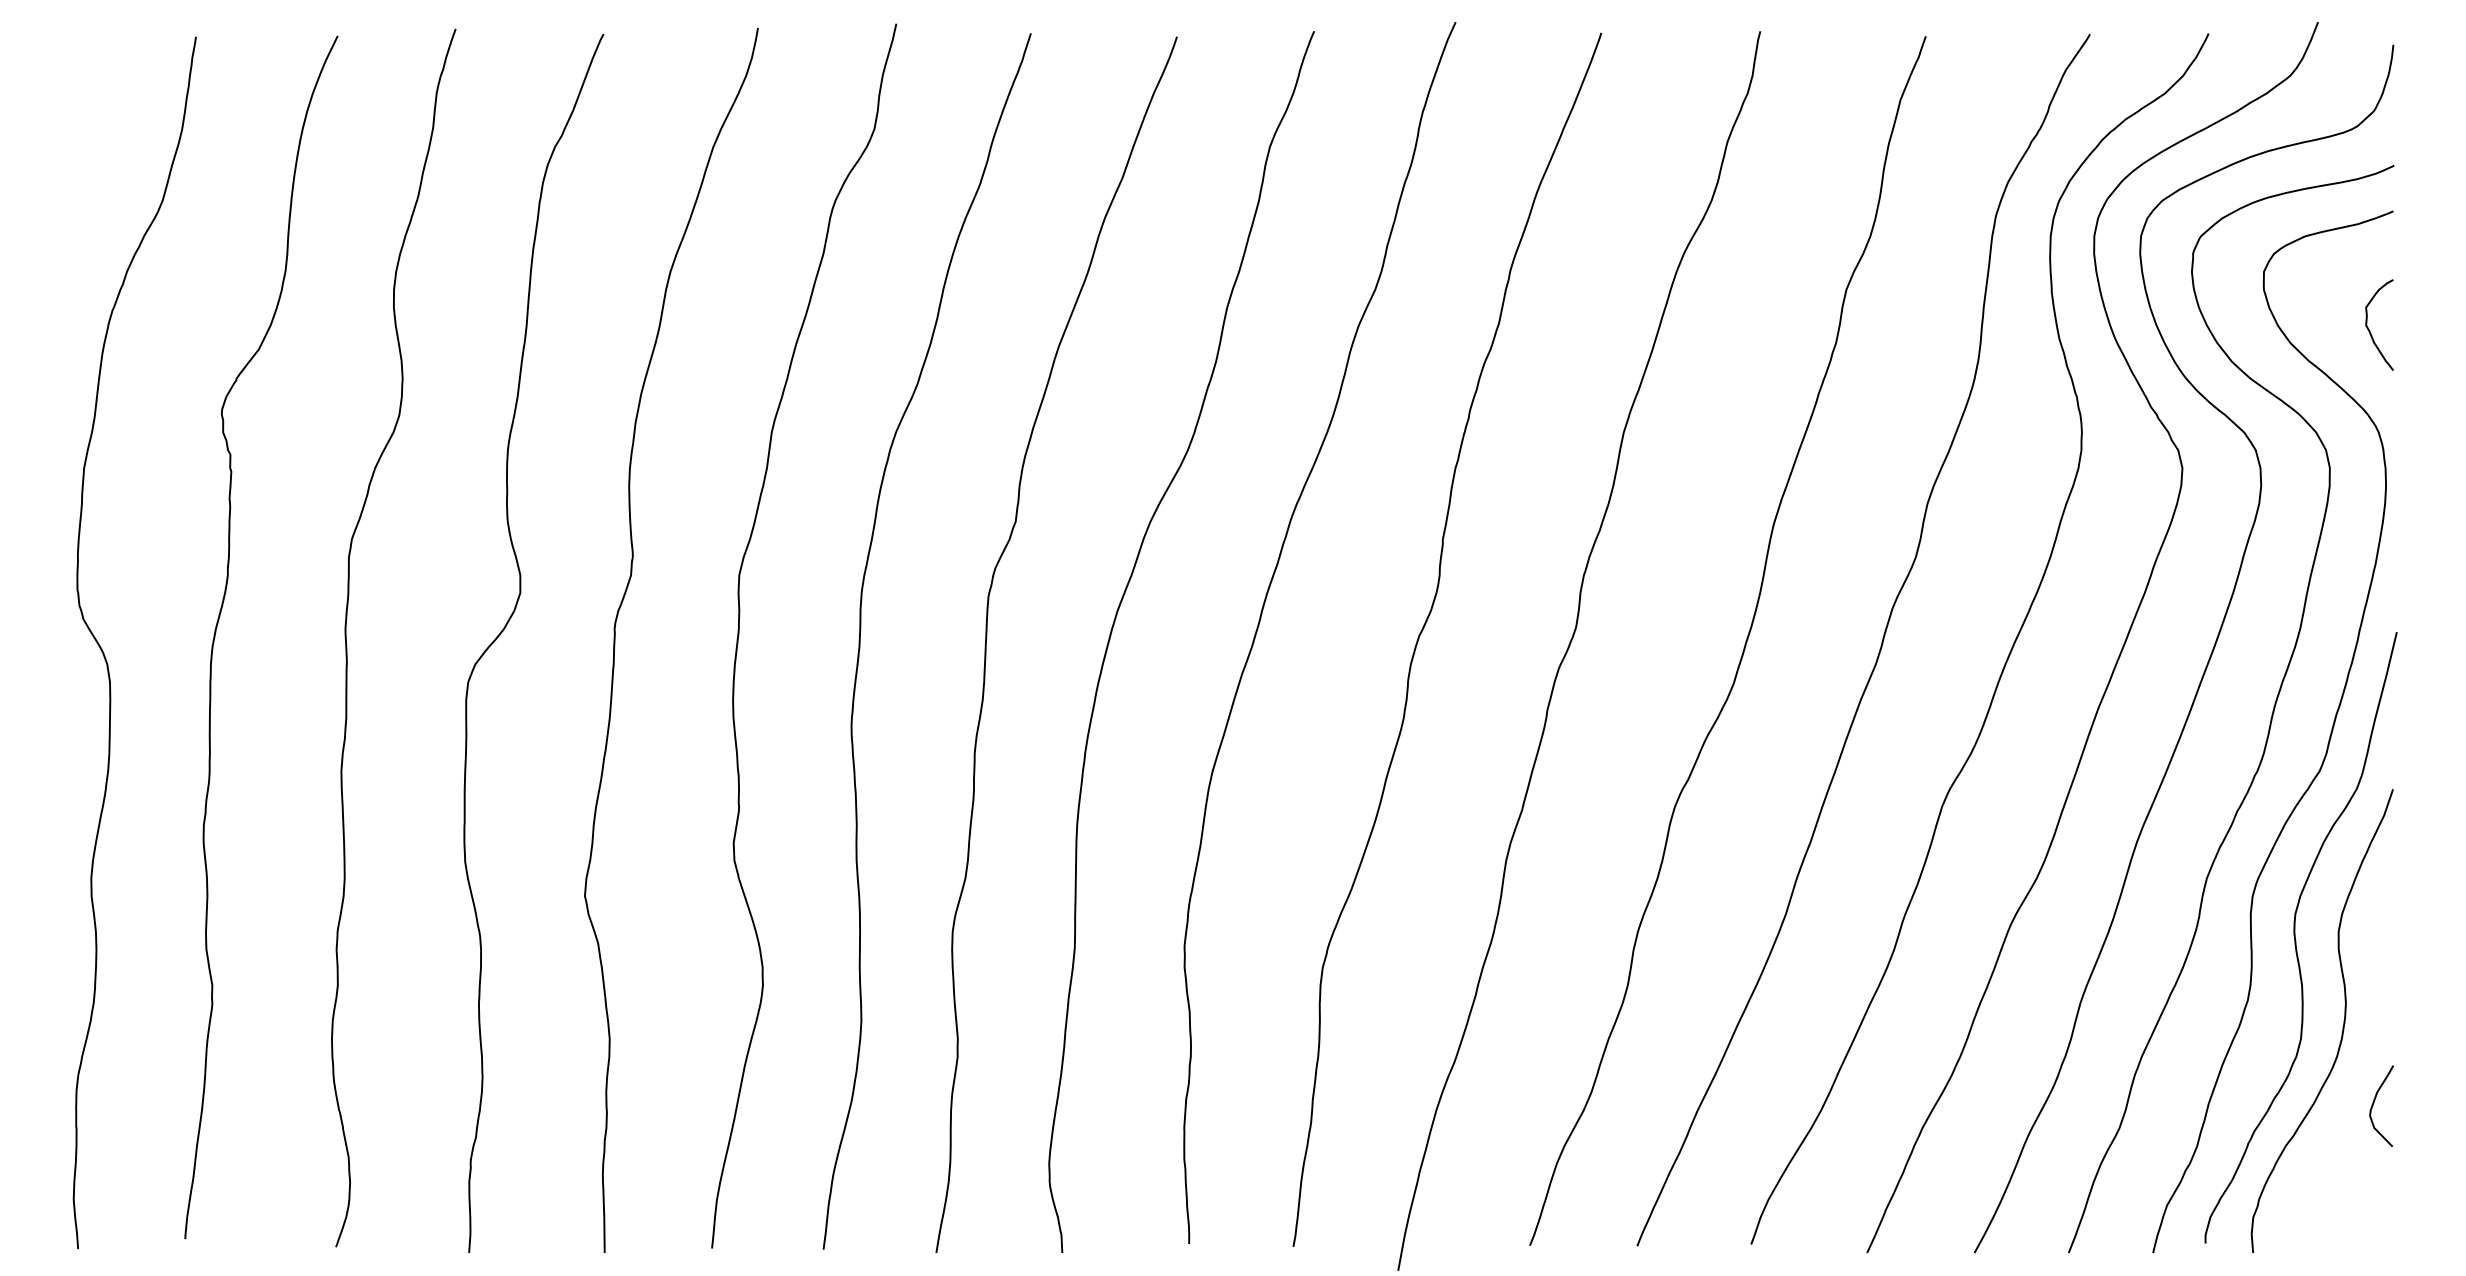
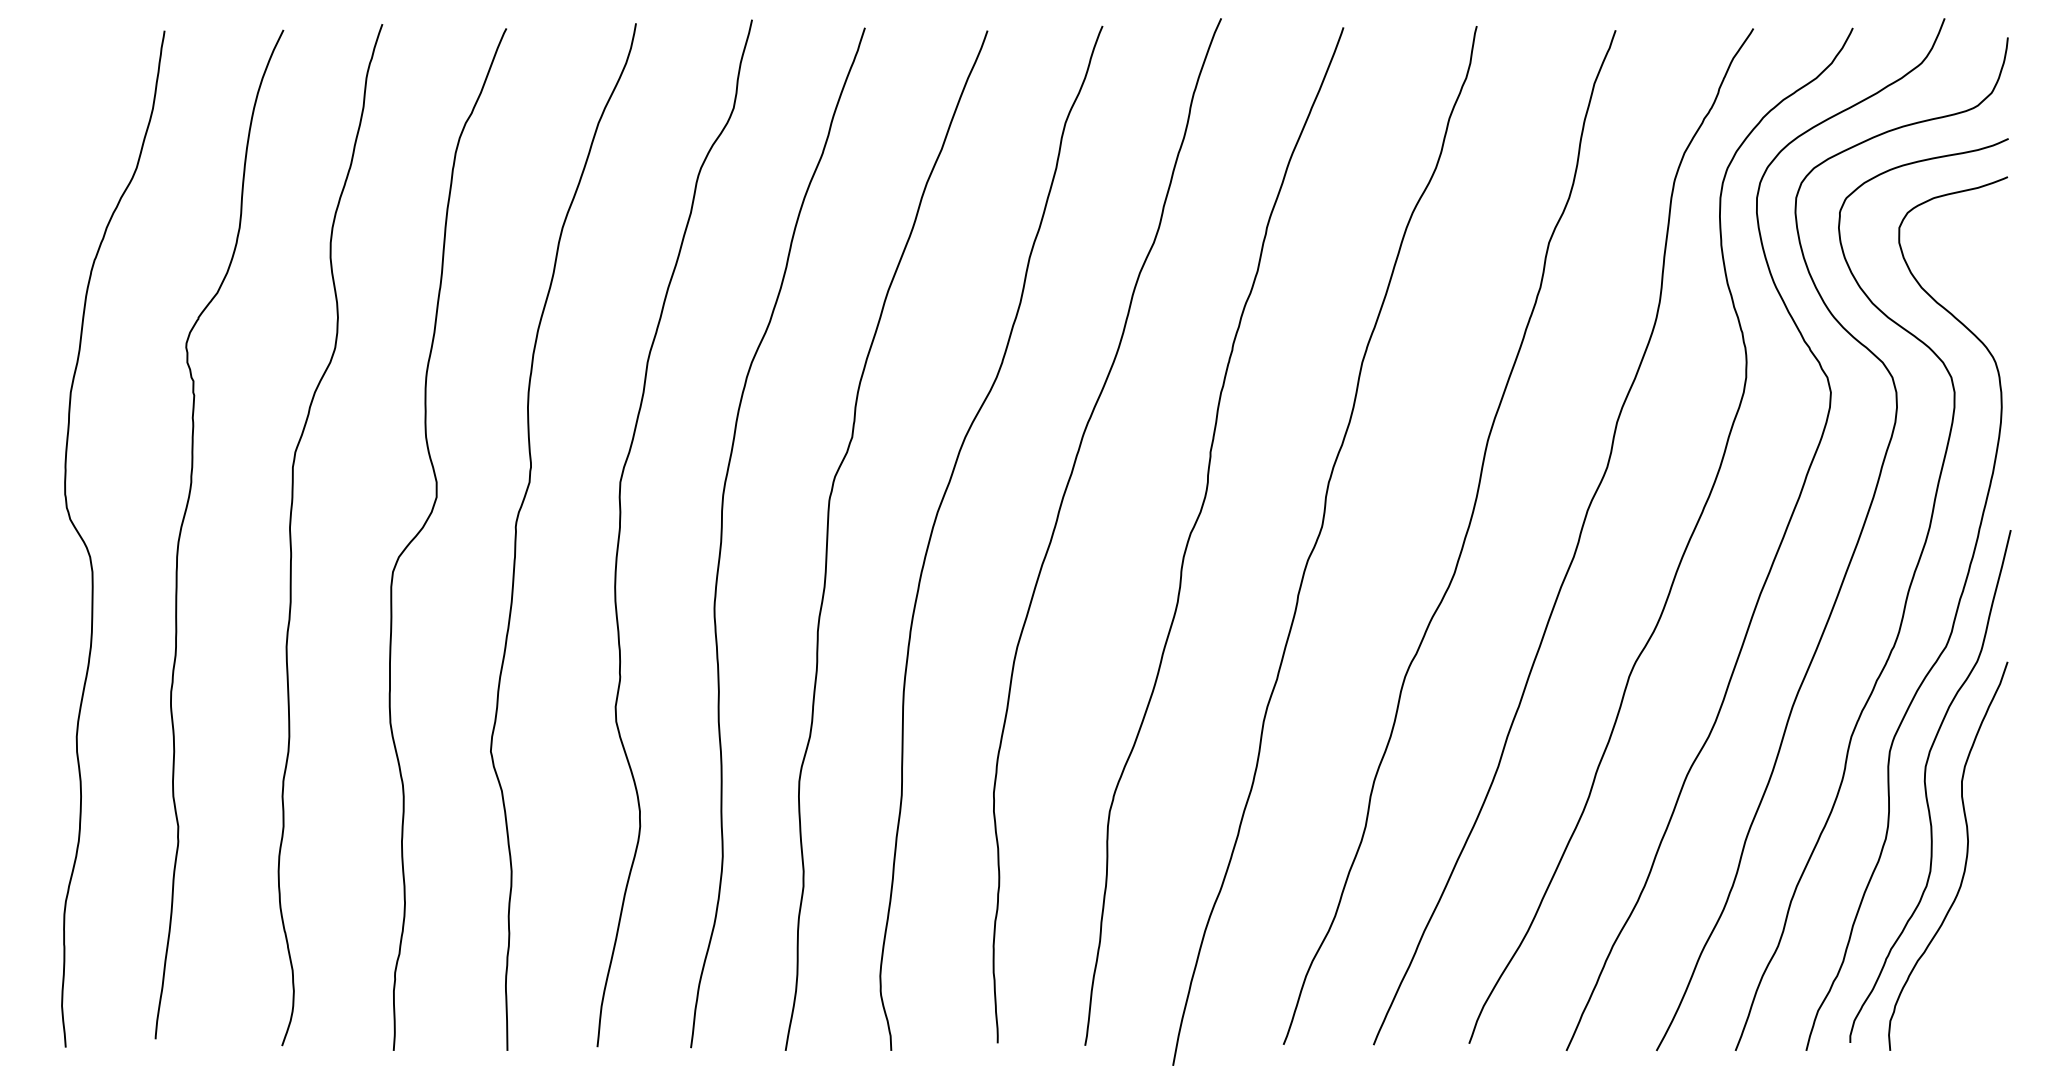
curve: (2370, 329) -> (1988, 276), removed
curve: (2375, 1102) -> (1992, 924), removed

